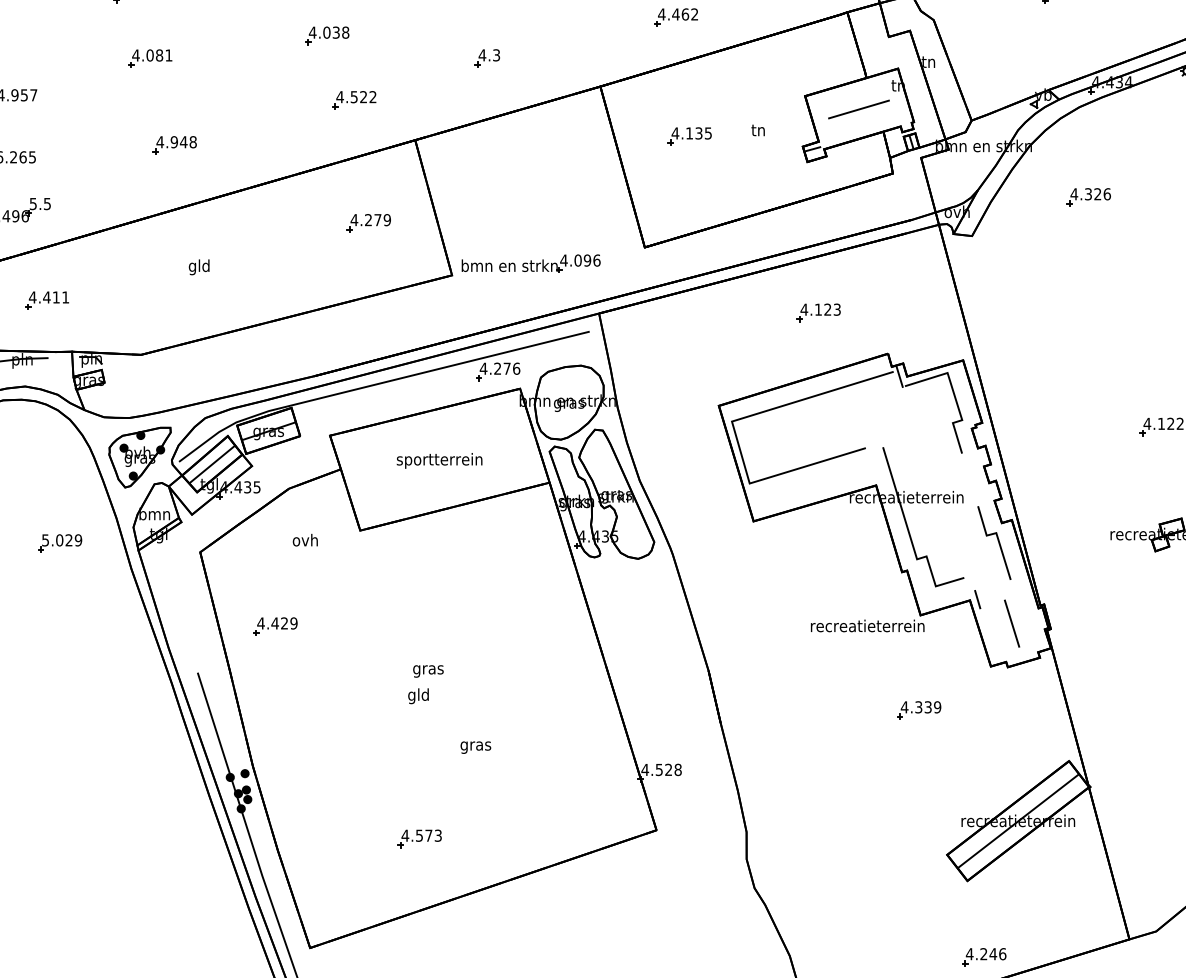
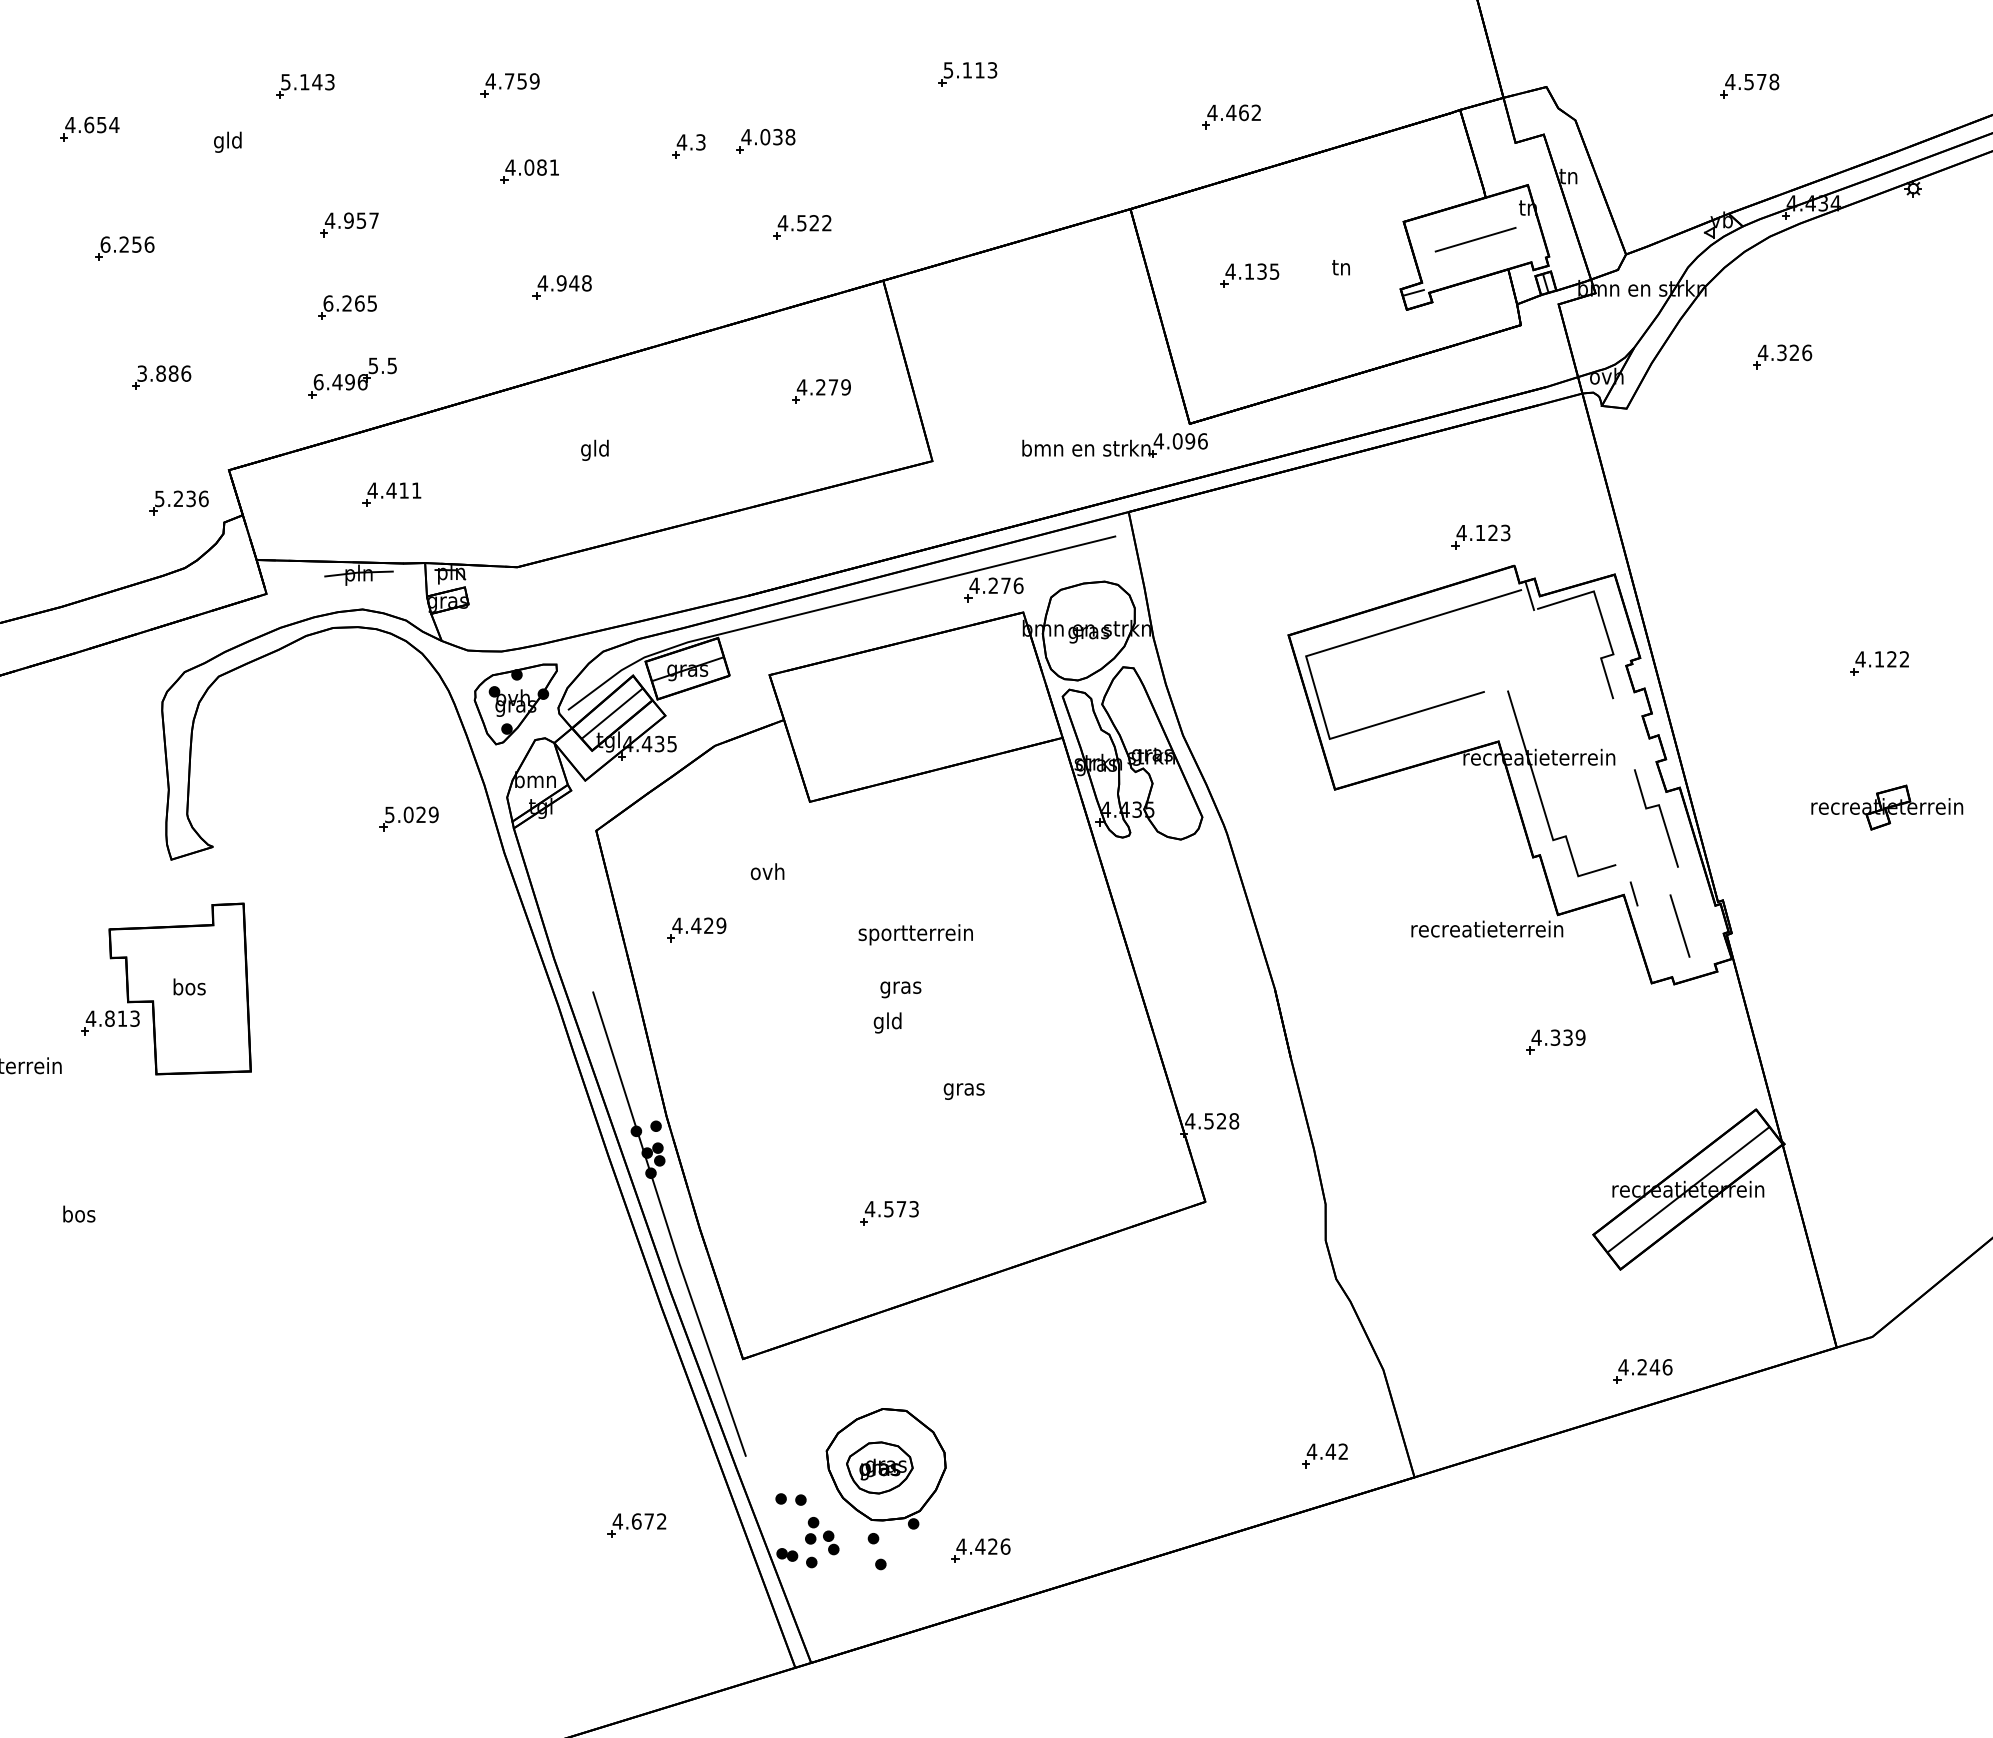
part: (487, 58) -> (688, 146), moved
part: (530, 263) -> (1114, 445), moved
part: (818, 312) -> (1480, 536), moved
text: (439, 460) -> (915, 934), moved
text: (305, 540) -> (767, 871), moved

